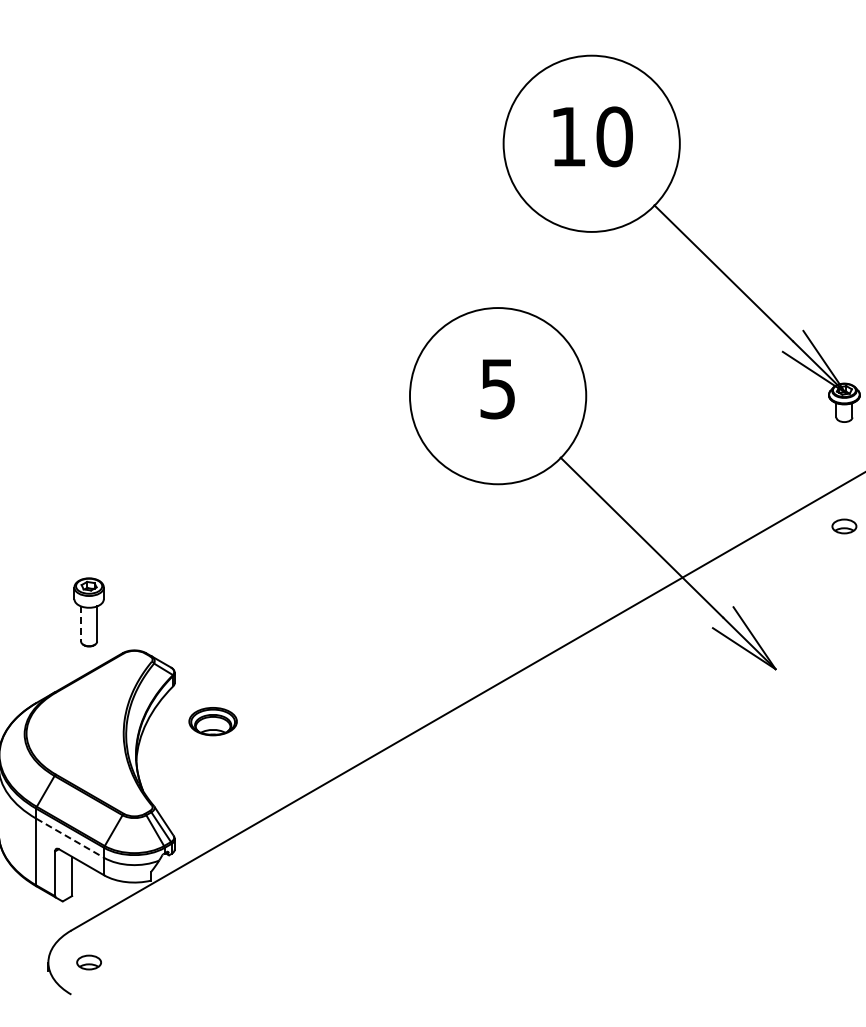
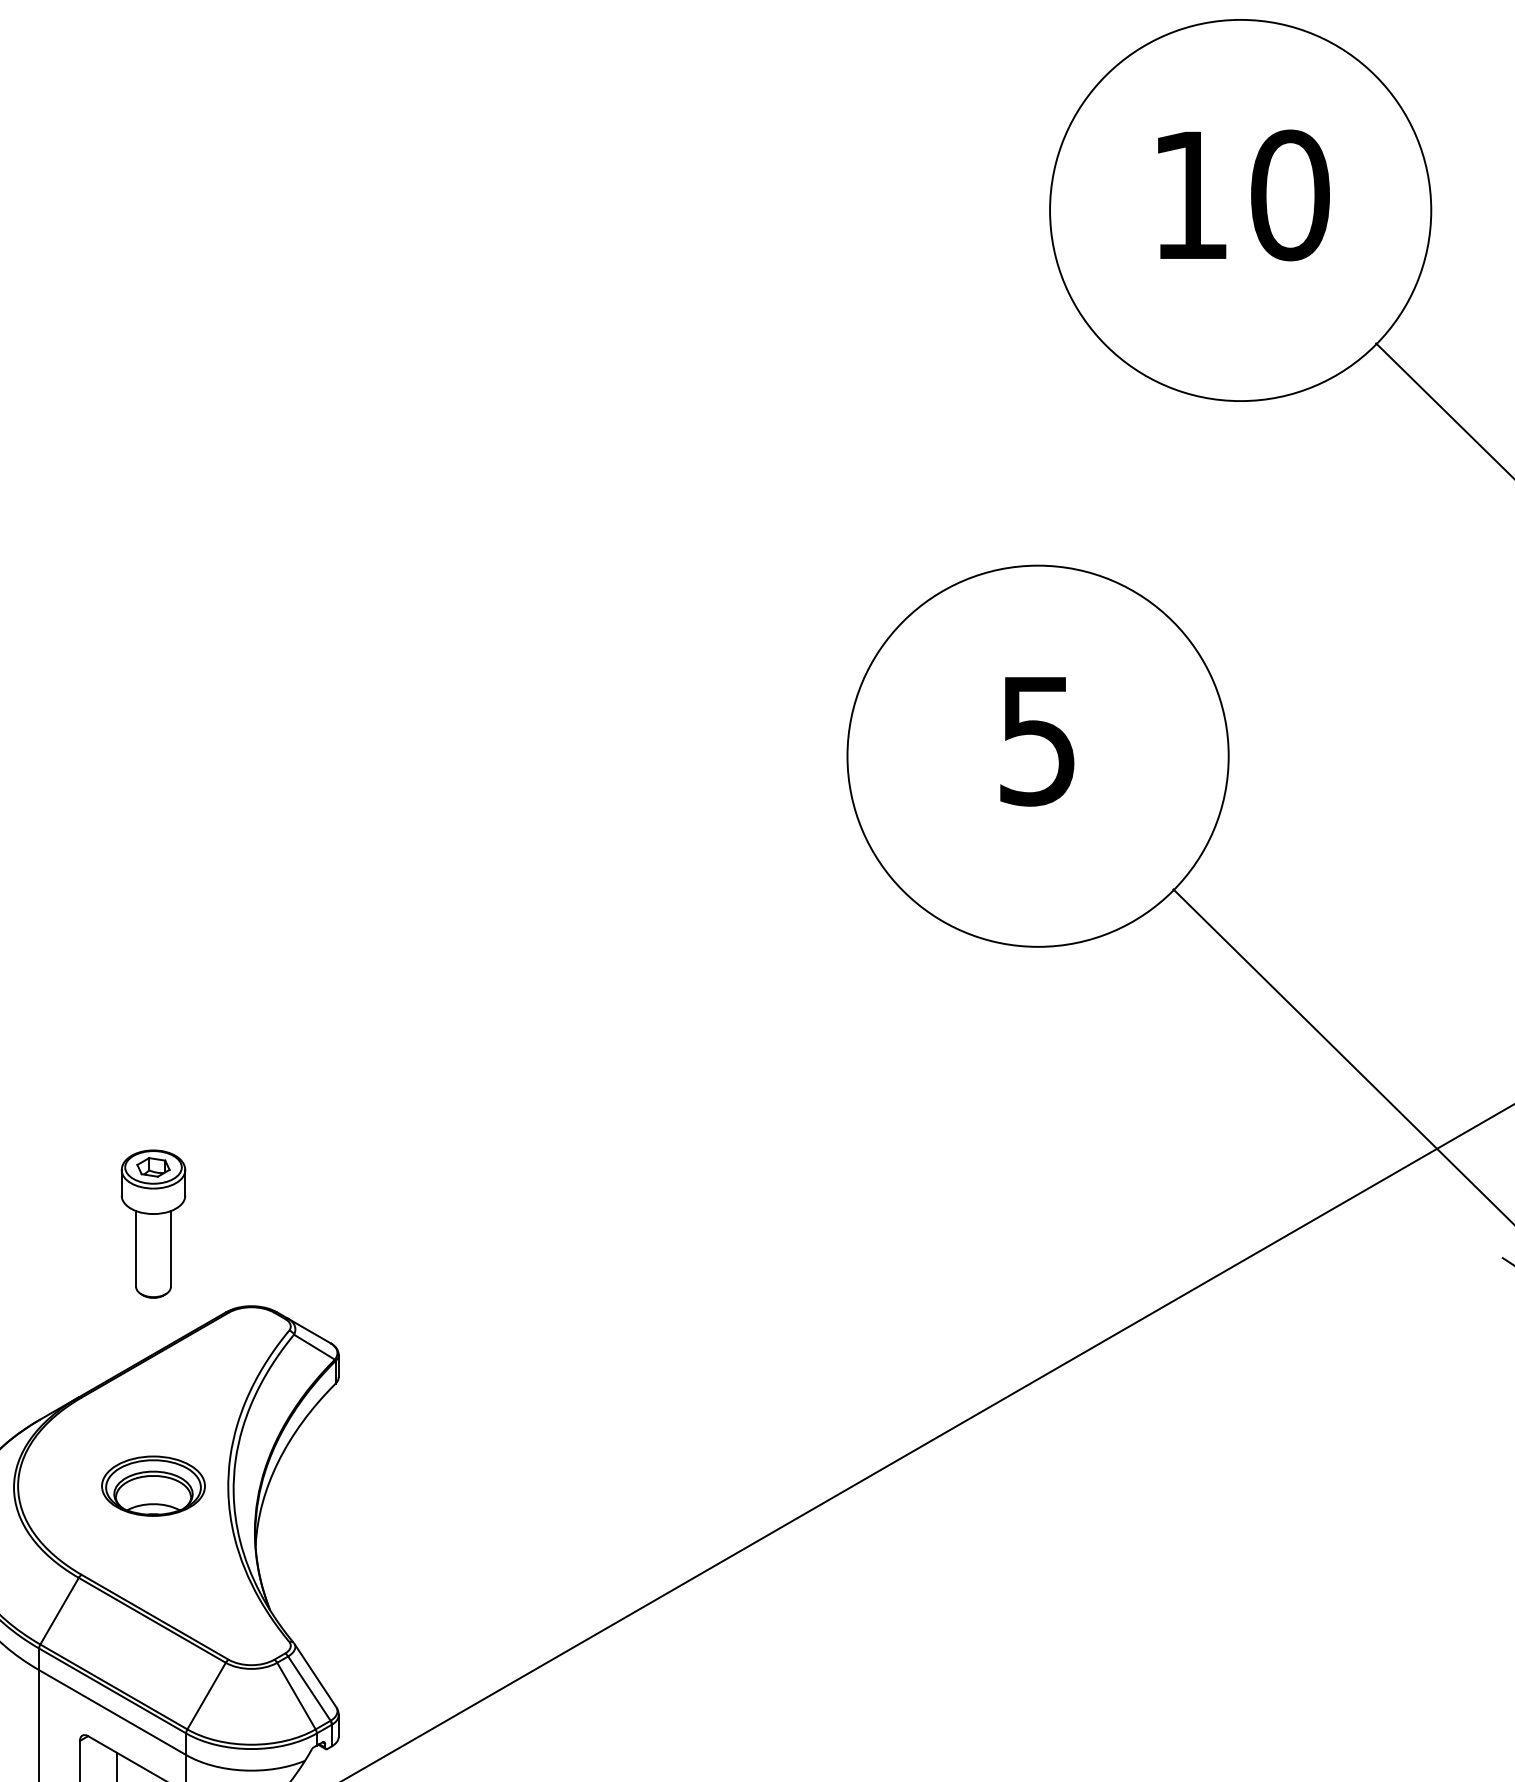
line: (81, 624) -> (136, 1250), dashed -> solid
part: (212, 721) -> (152, 1485), moved
line: (70, 838) -> (113, 1713), dashed -> solid

